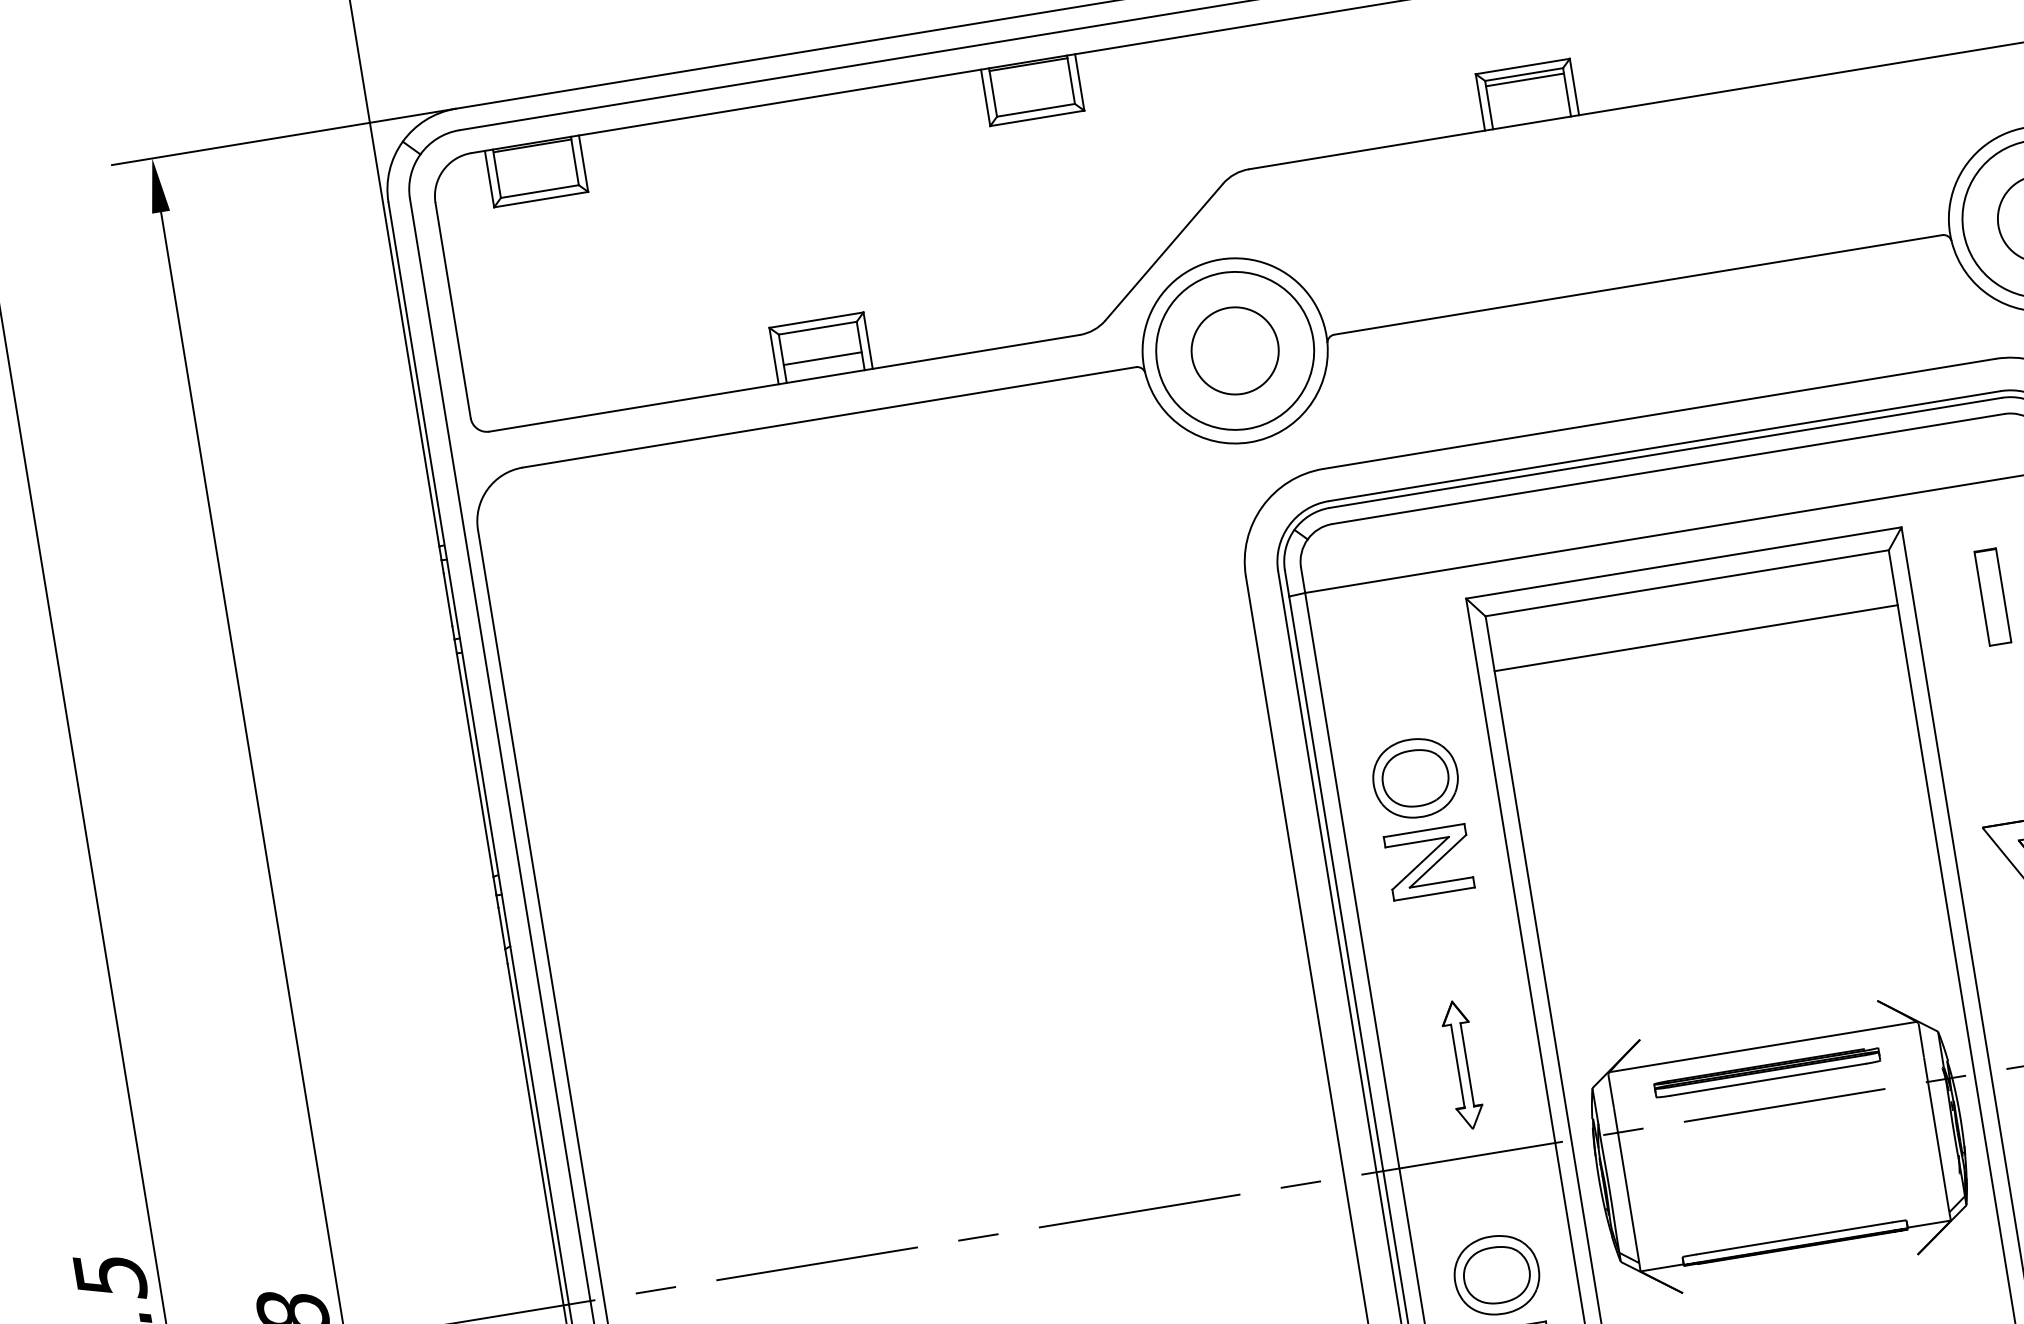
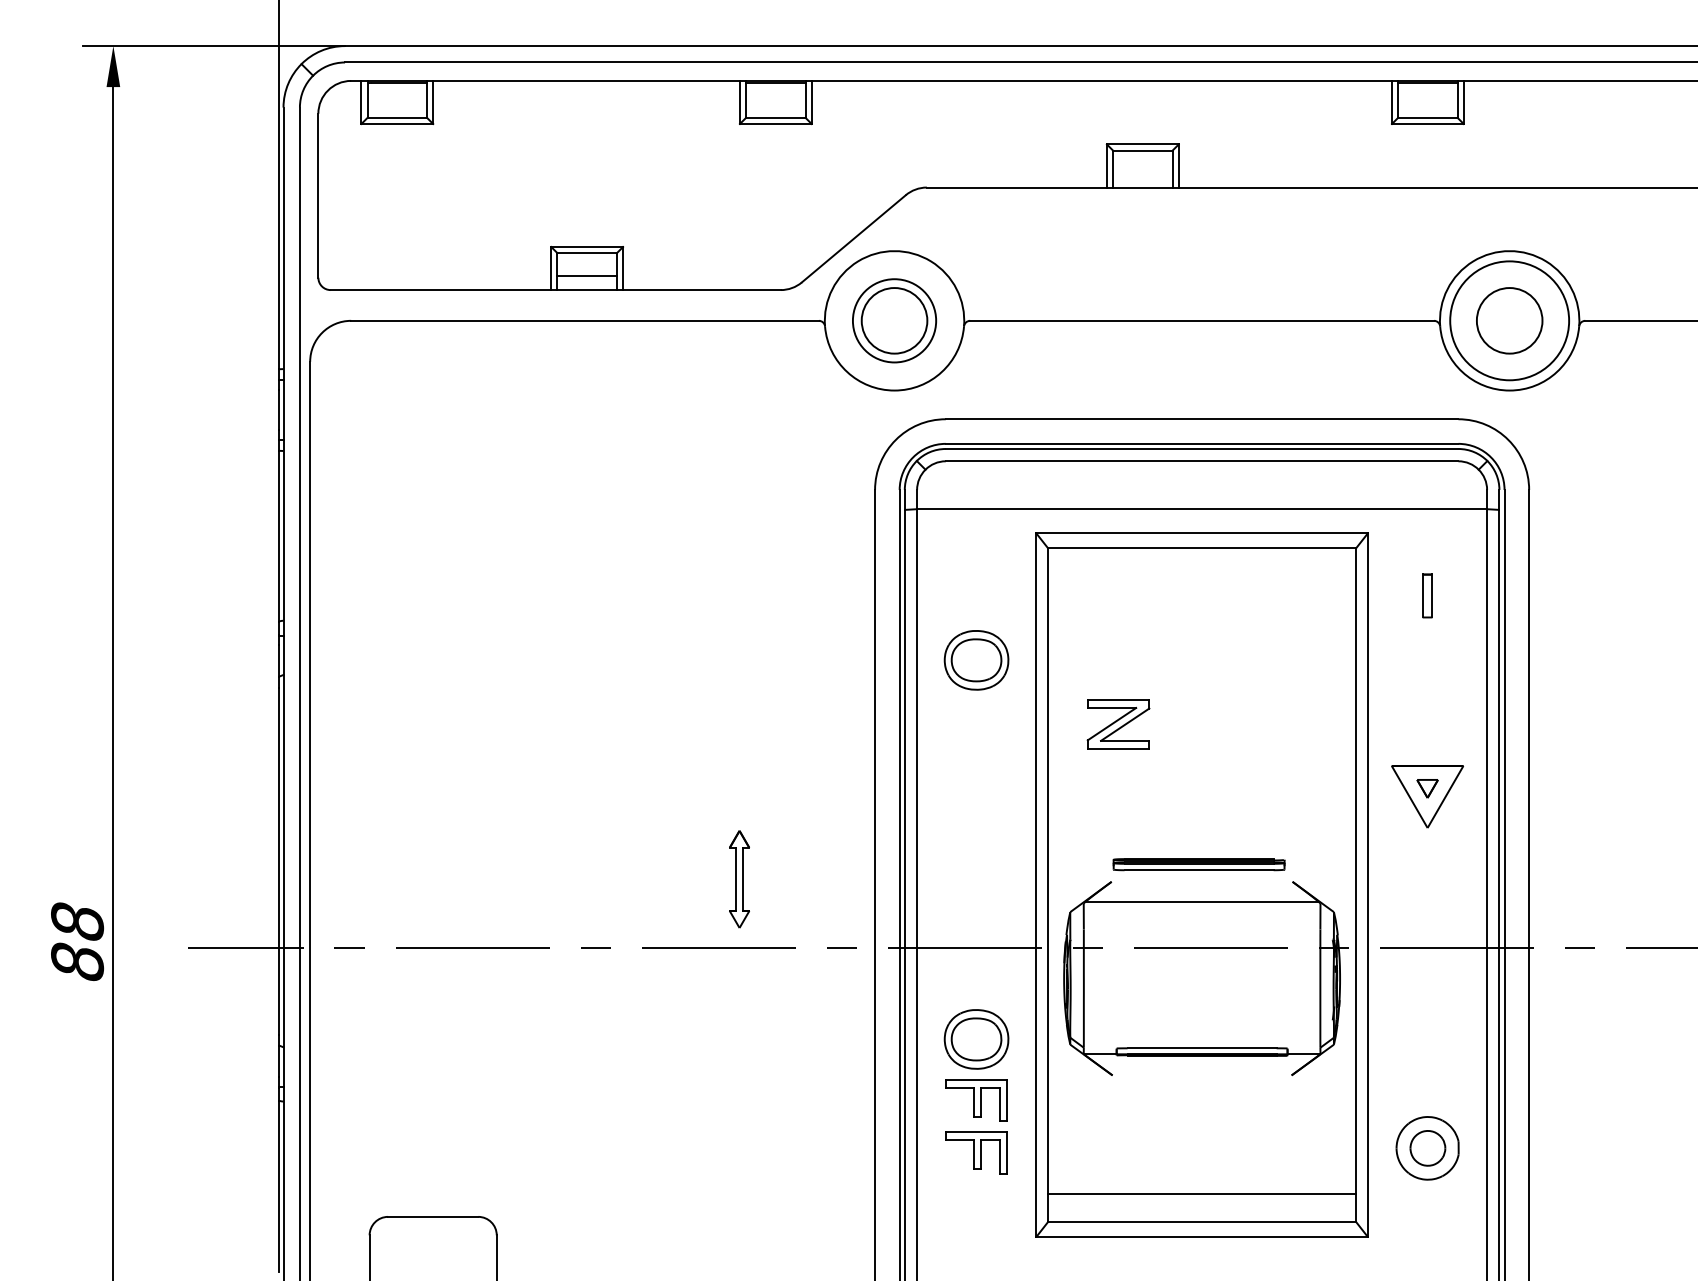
line: (1524, 79) -> (1142, 154), removed
circle: (1235, 350) -> (894, 320), size x0.7
part: (1992, 596) -> (1427, 595), size x0.6
line: (1695, 638) -> (1201, 590), removed
part: (1429, 862) -> (1118, 724), moved
part: (1462, 1065) -> (739, 879), moved
part: (1766, 1072) -> (1198, 864), moved

